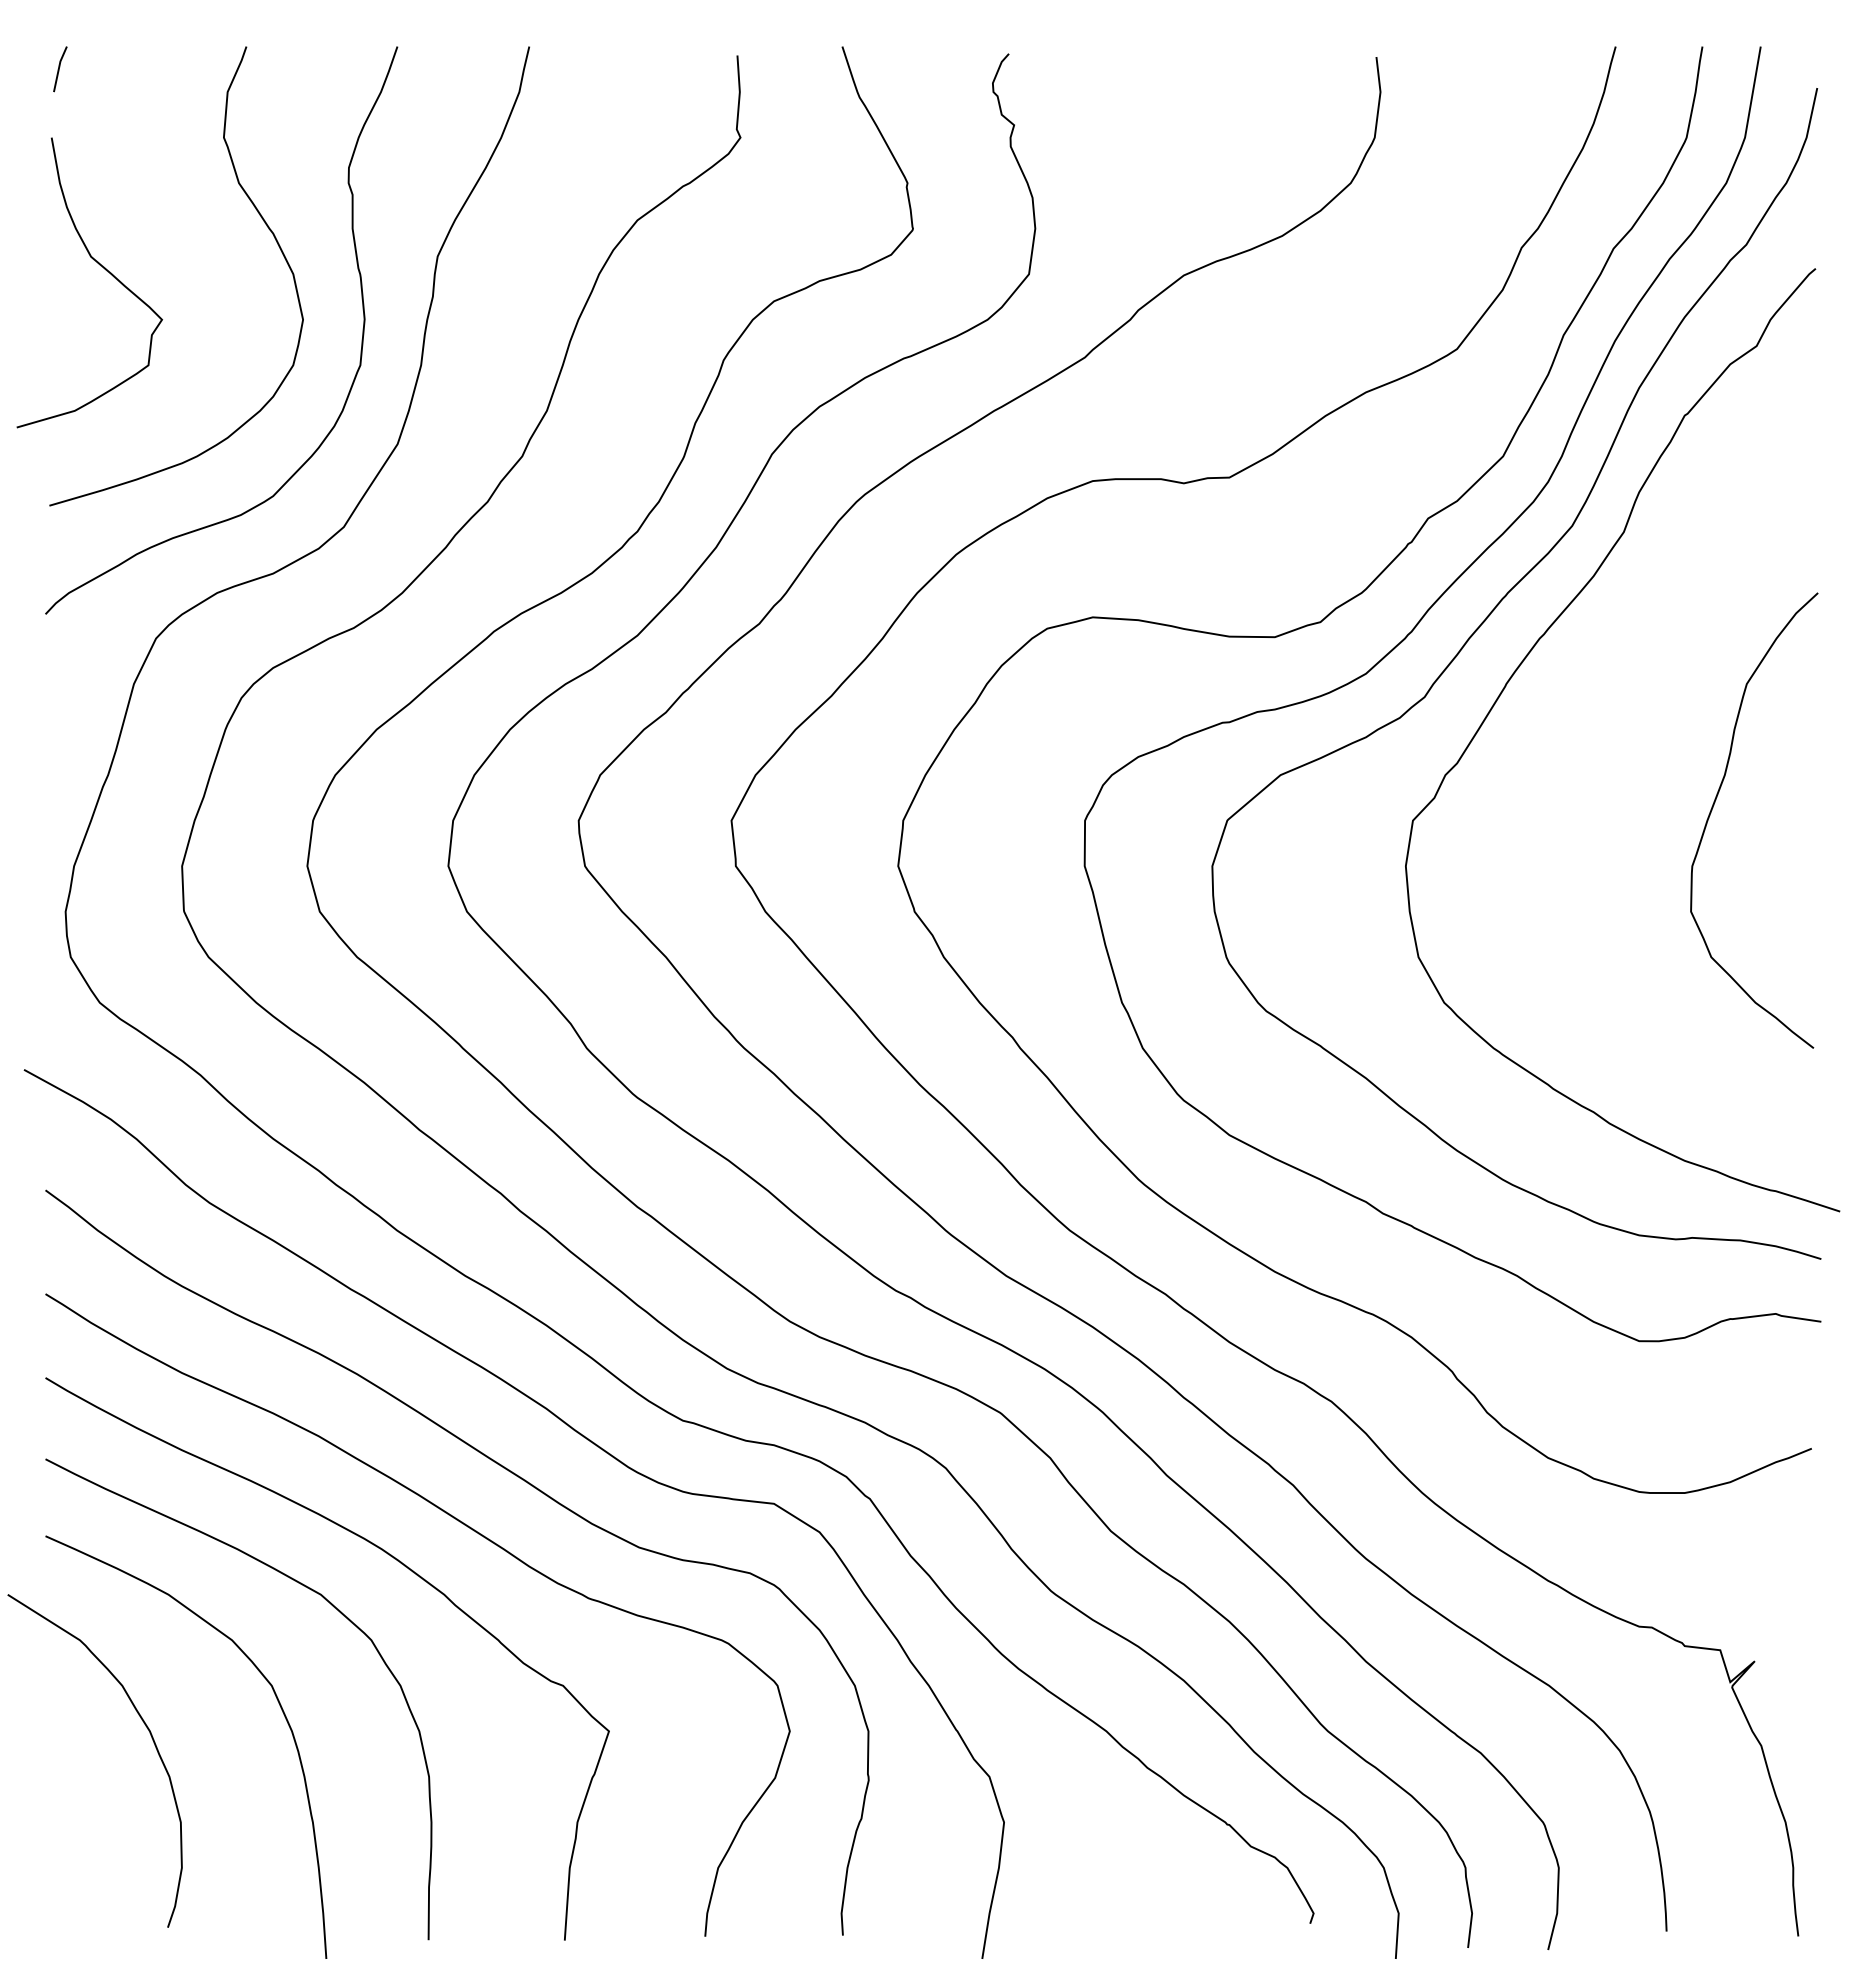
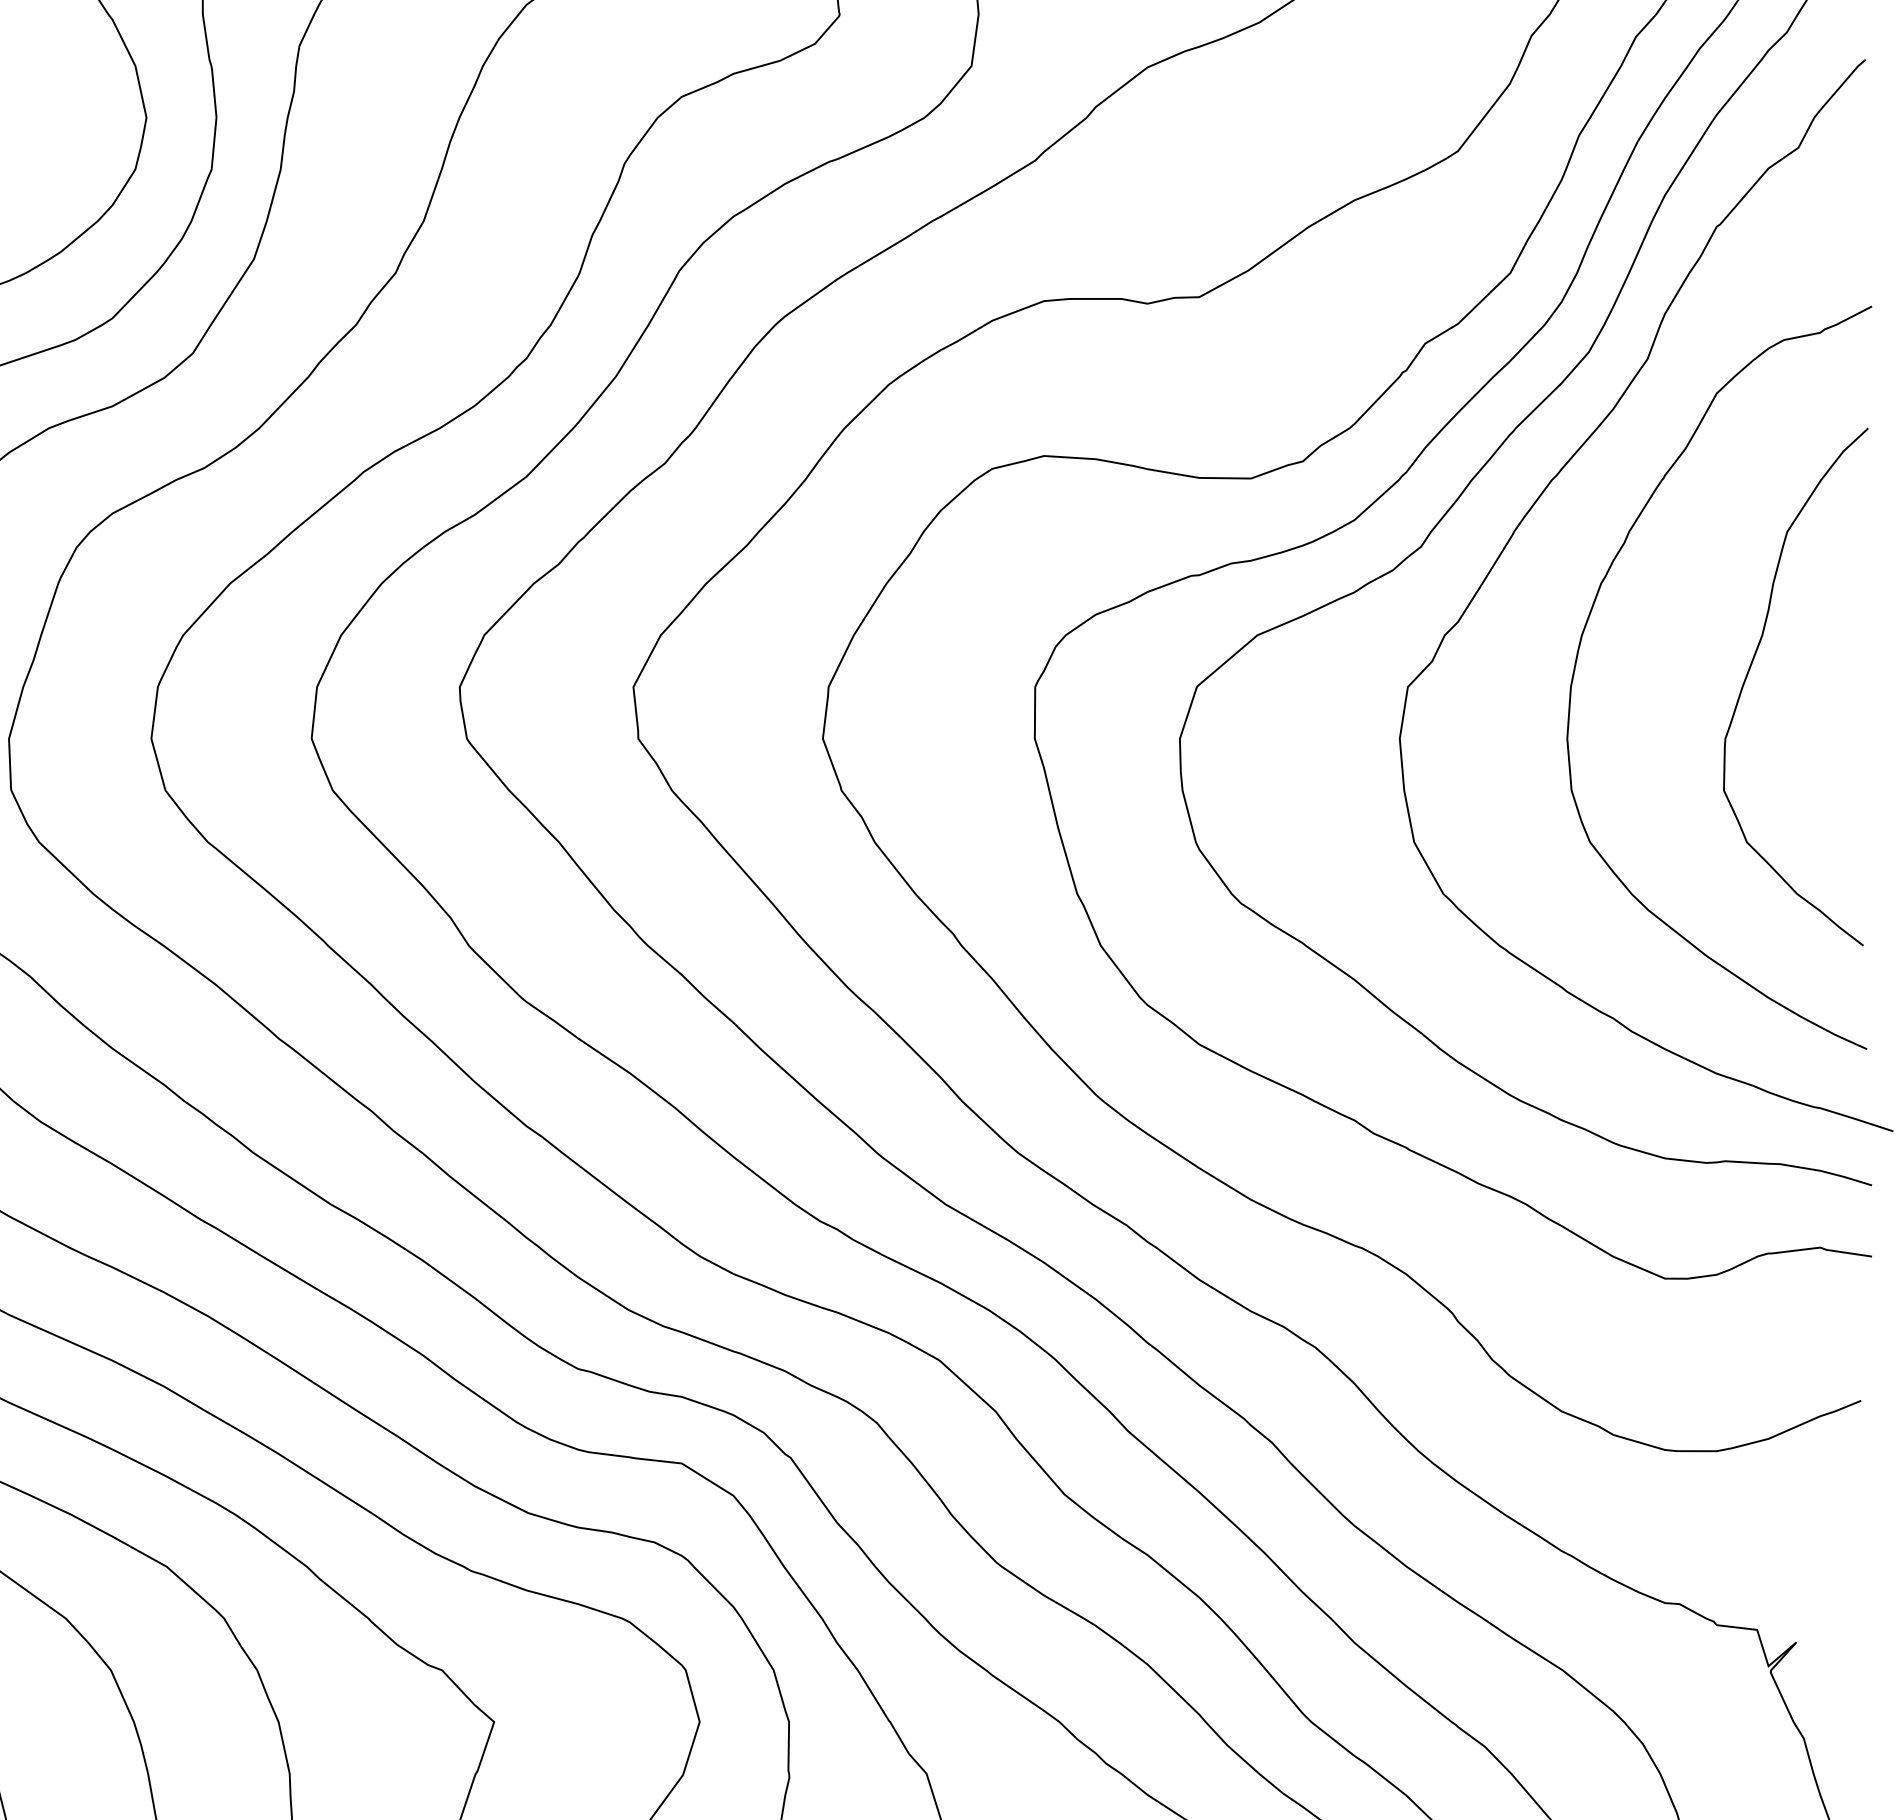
curve: (1569, 769) -> (1585, 628), added

